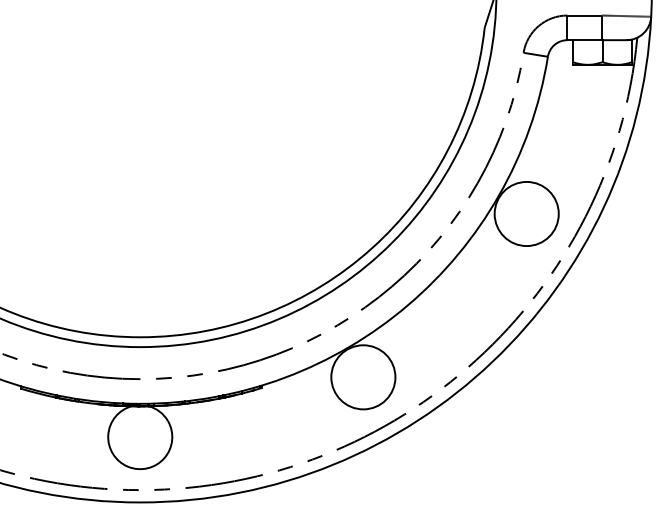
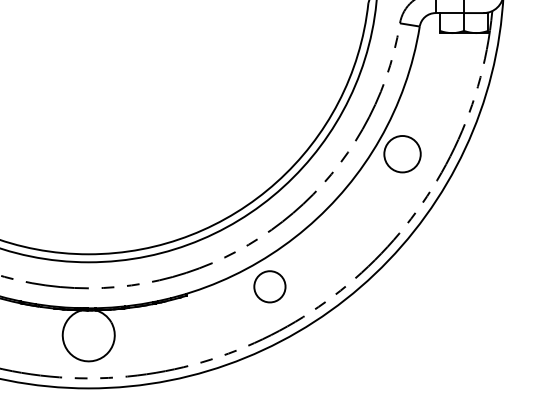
circle: (526, 213) -> (402, 153), size x0.7
circle: (363, 377) -> (270, 286), size x0.6

